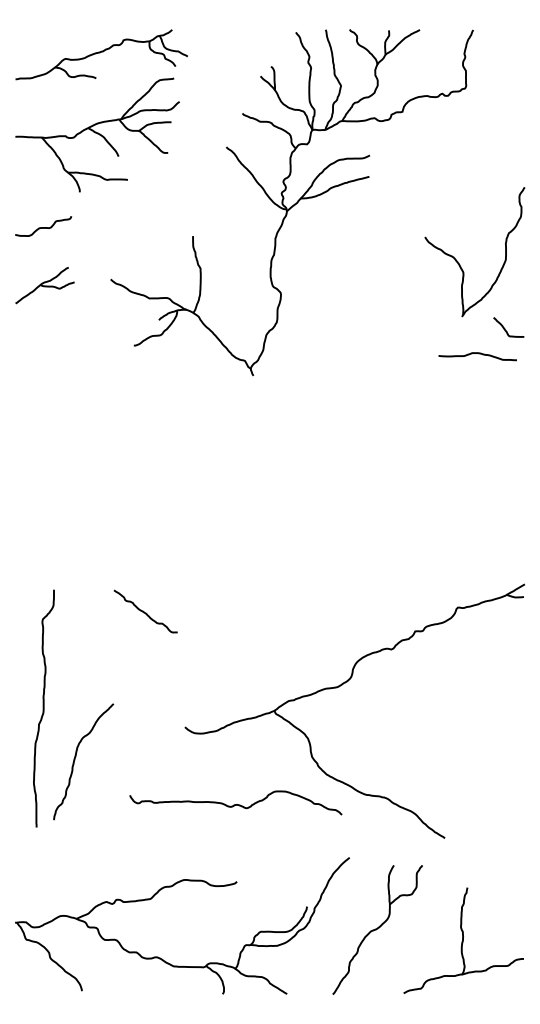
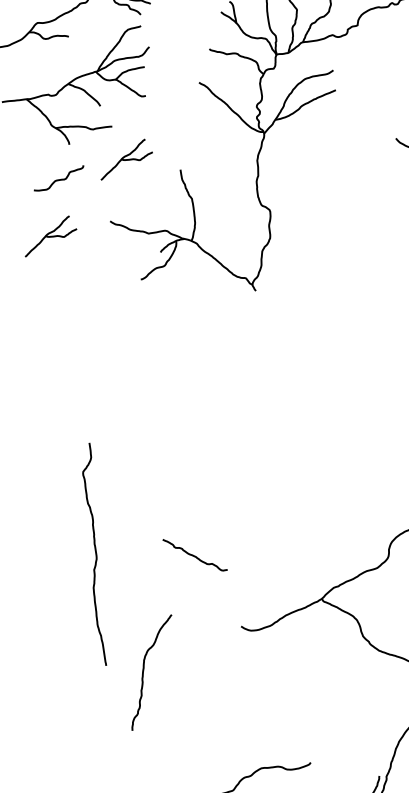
part: (136, 216) -> (125, 159), added
curve: (43, 227) -> (59, 179), moved
curve: (144, 611) -> (193, 555), moved
curve: (43, 708) -> (96, 554), moved
curve: (235, 804) -> (298, 691), removed

